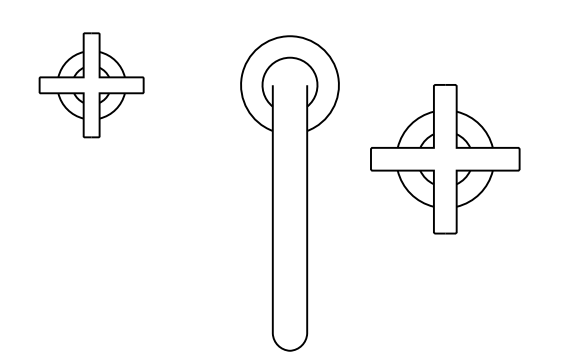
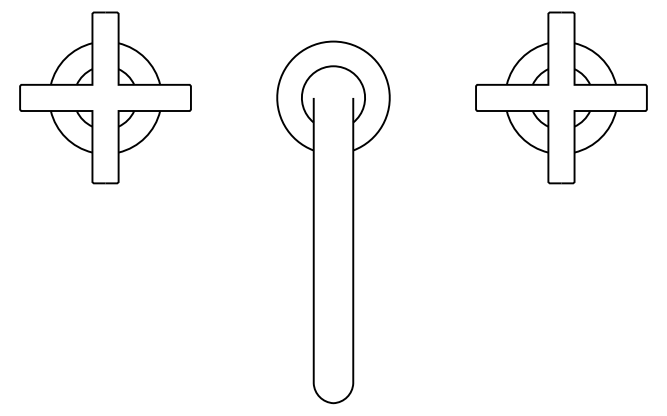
part: (91, 85) -> (105, 98), size x1.43
part: (445, 159) -> (561, 98), moved

